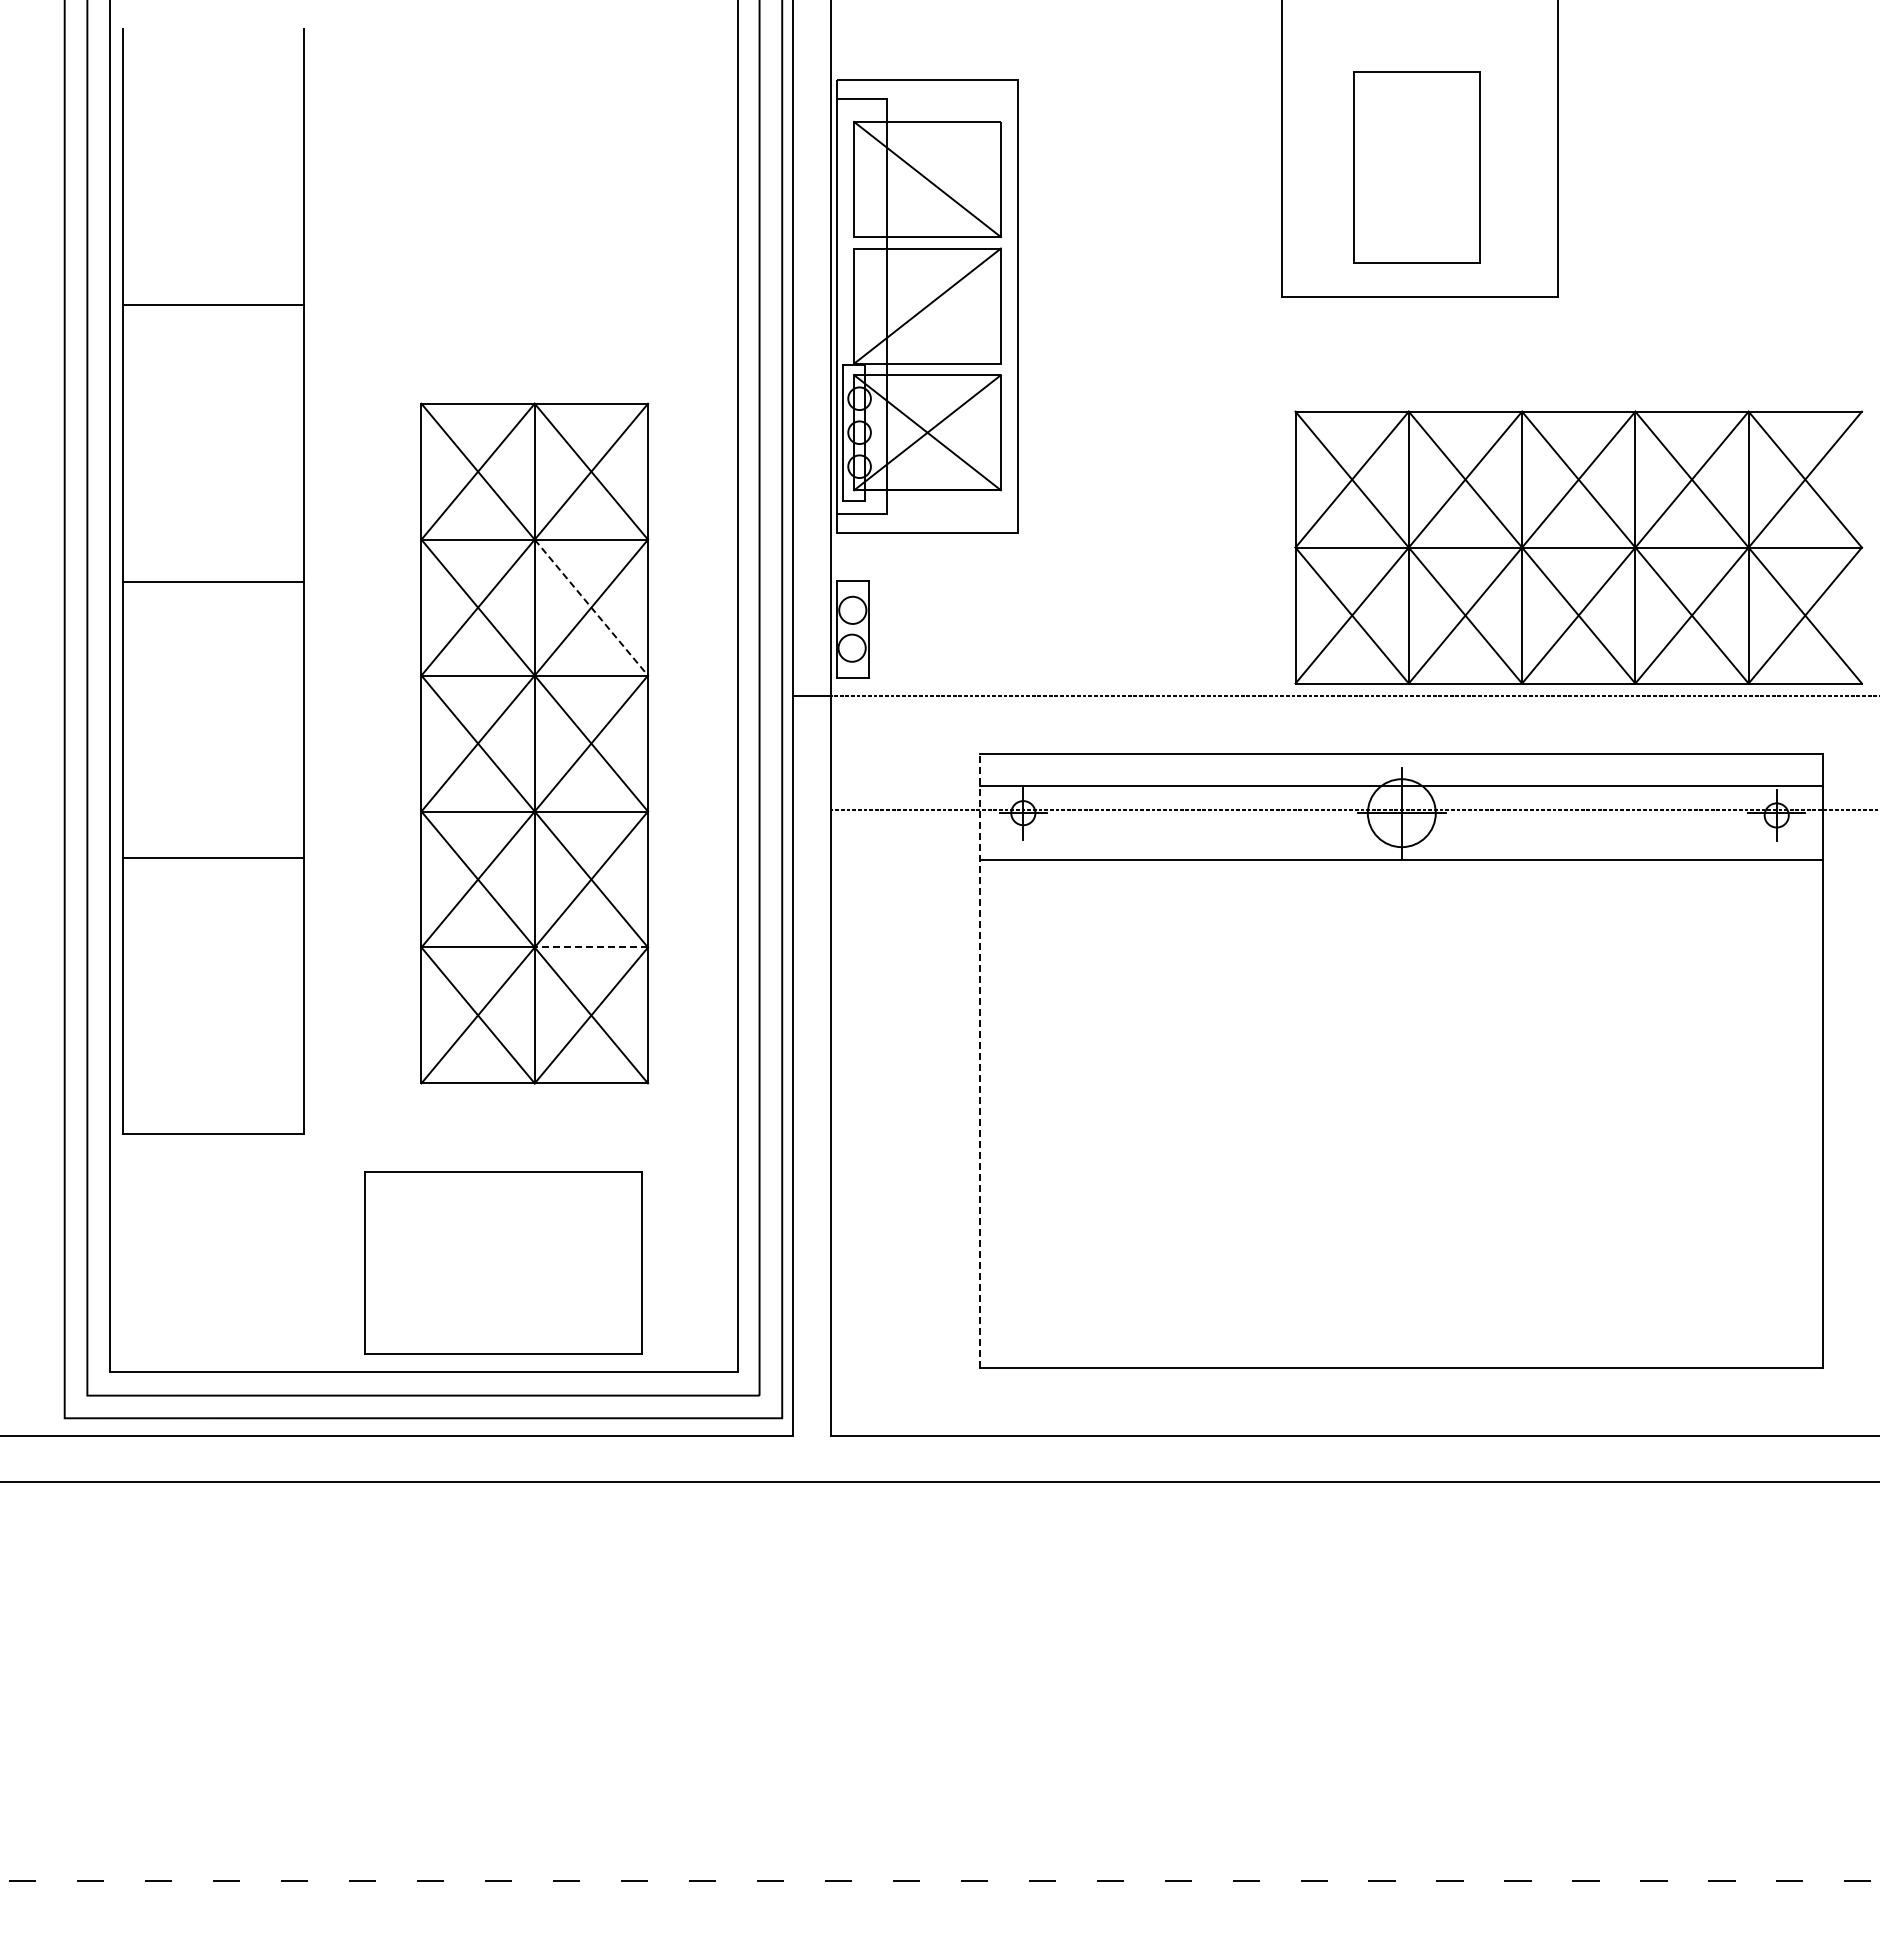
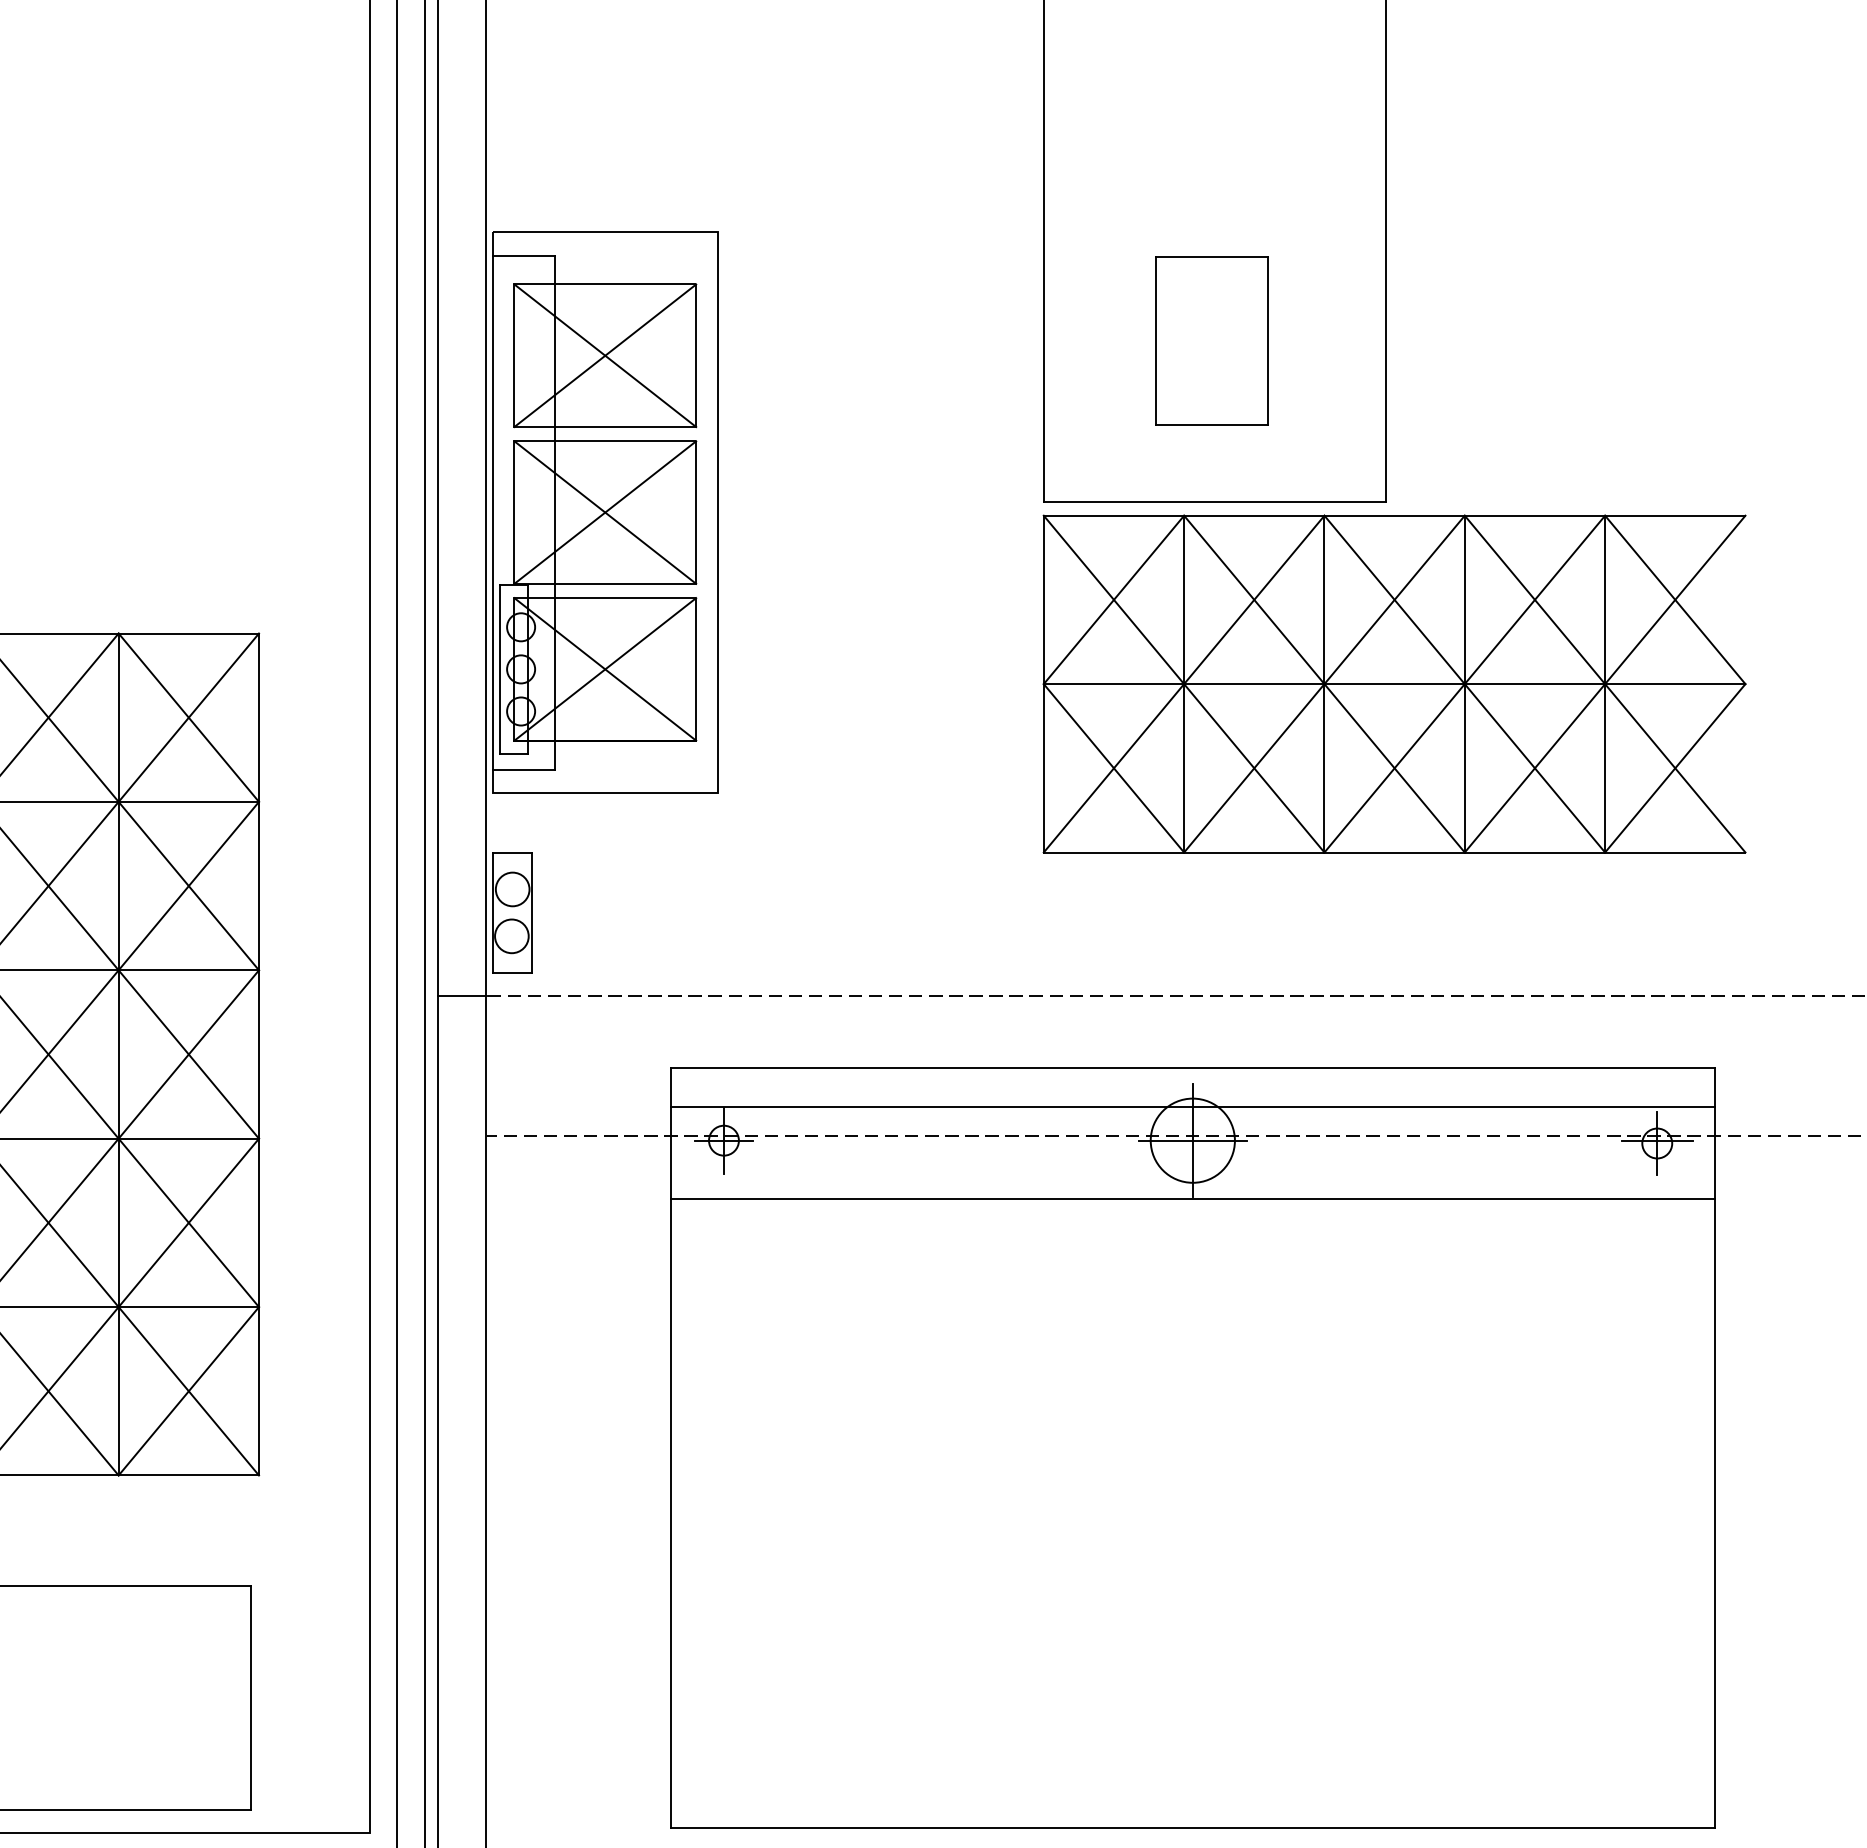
part: (1416, 167) -> (1210, 340), size x0.71
line: (927, 179) -> (605, 355), added
line: (927, 305) -> (605, 511), added
part: (1578, 547) -> (1394, 683), moved
line: (591, 608) -> (188, 887), dashed -> solid
line: (591, 947) -> (188, 1307), dashed -> solid
line: (980, 1061) -> (670, 1448), dashed -> solid

